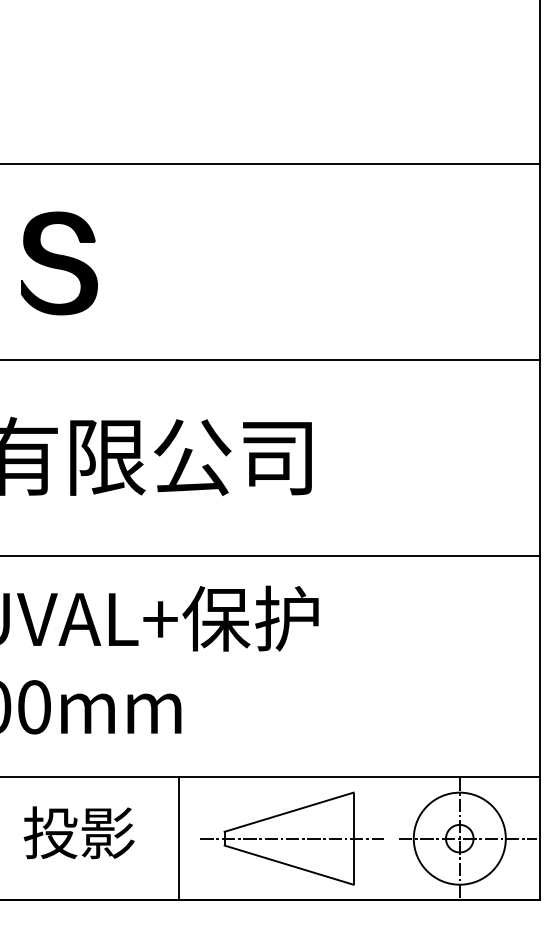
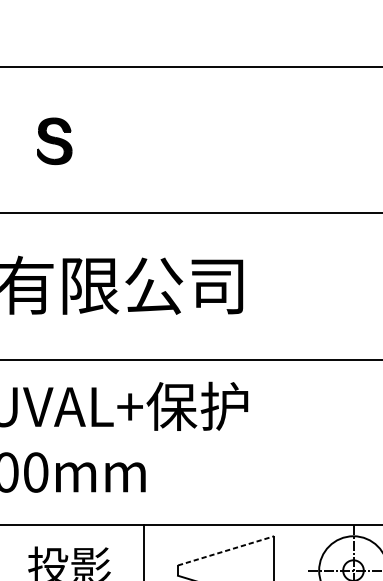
part: (59, 263) -> (54, 141), size x0.6
line: (289, 812) -> (226, 551), solid -> dashed
line: (292, 838) -> (228, 570), removed

